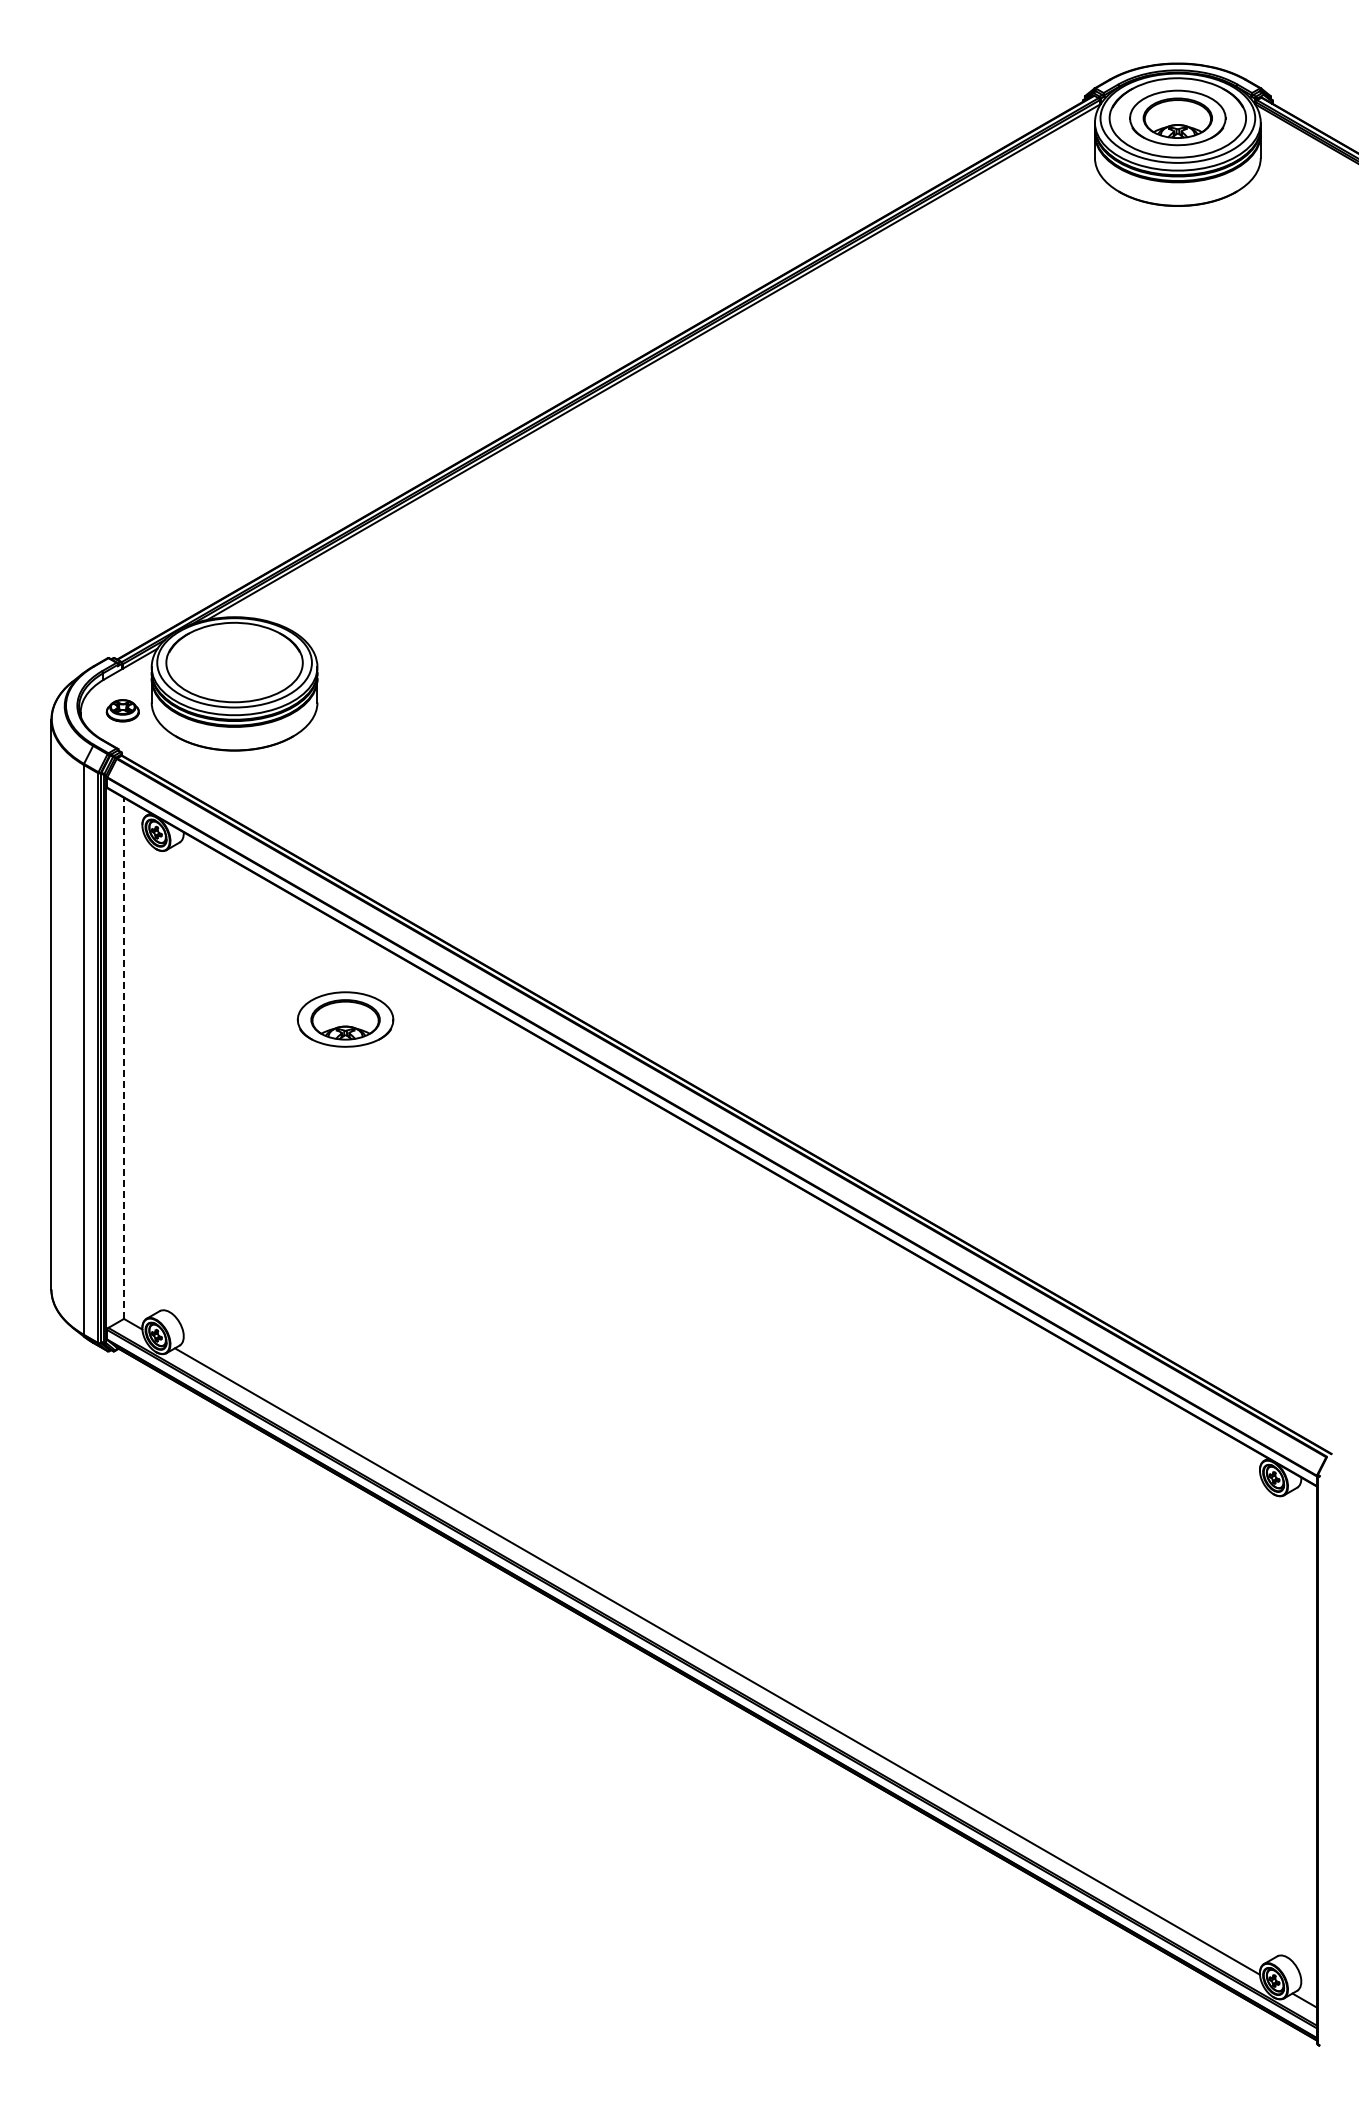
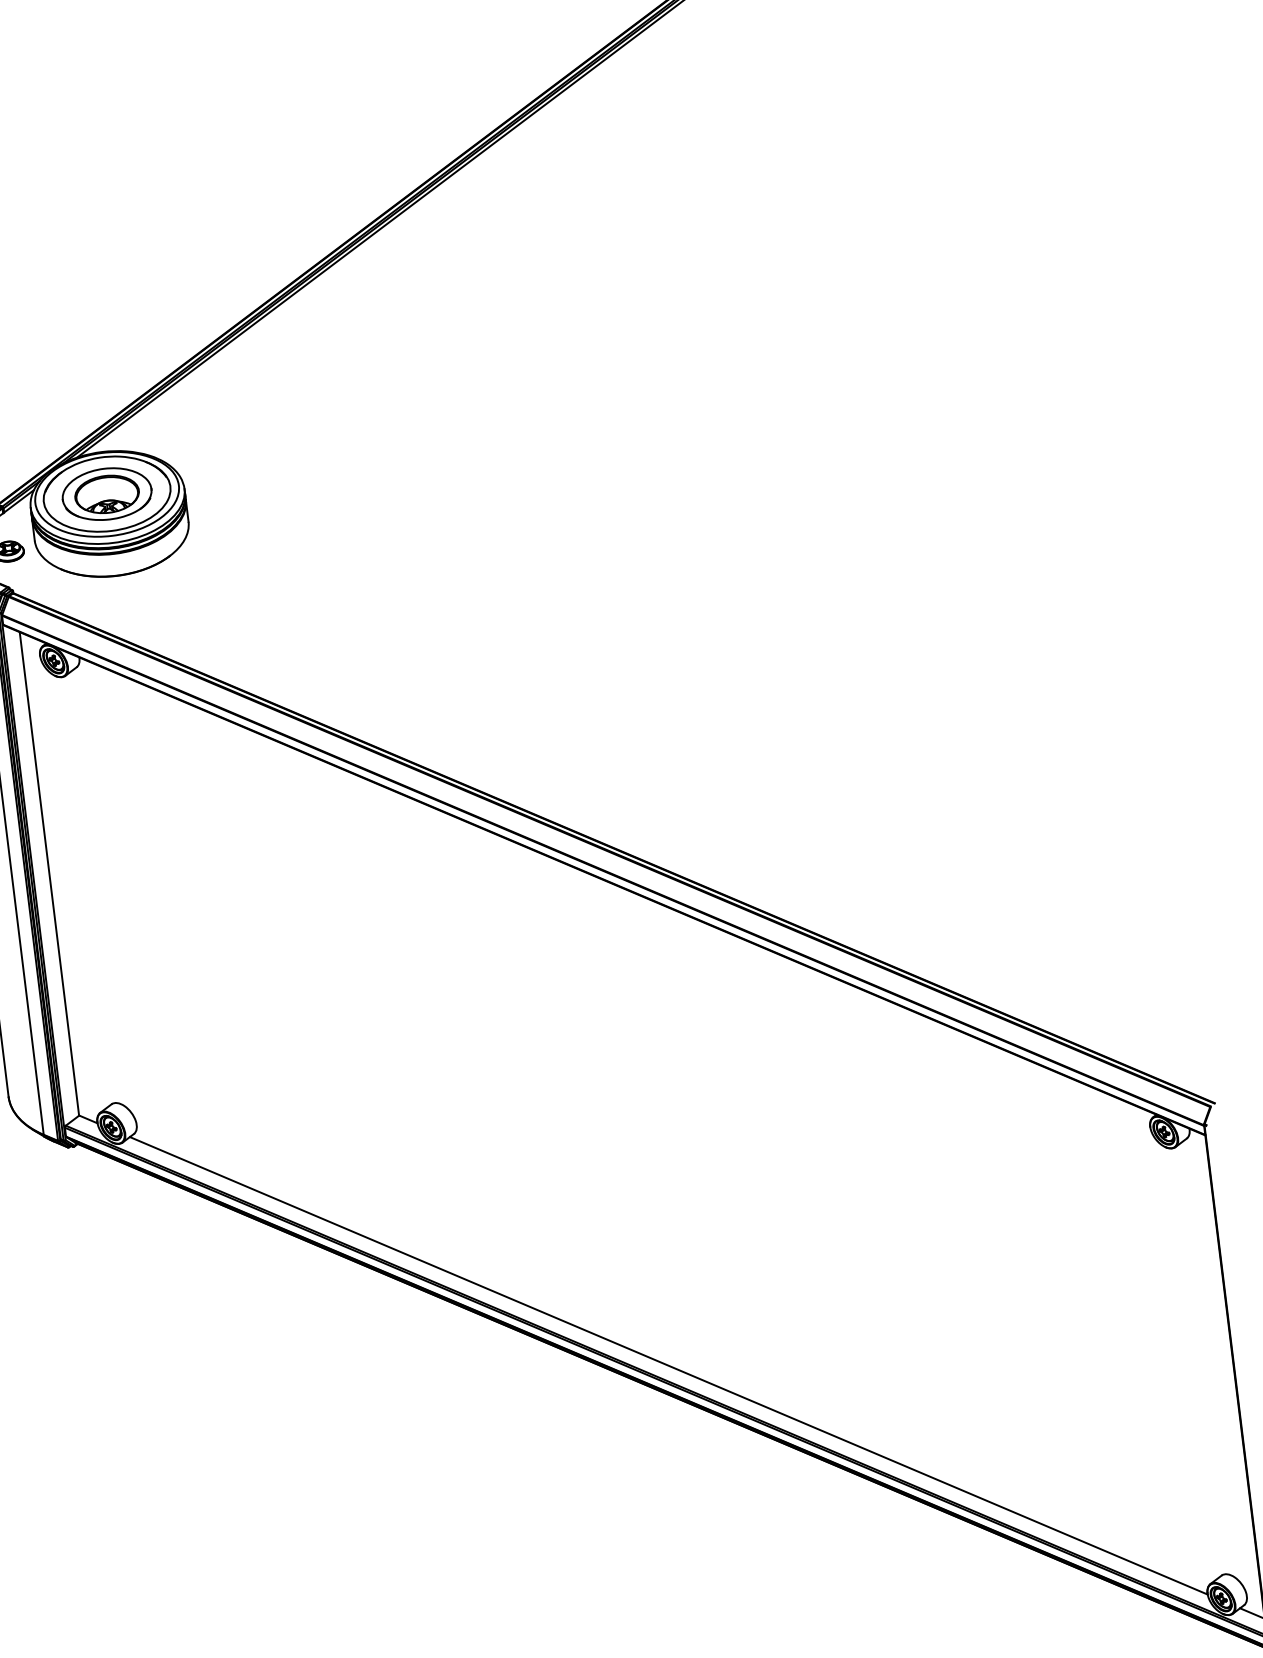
part: (345, 1019) -> (107, 494), moved
line: (123, 1058) -> (49, 874), dashed -> solid

